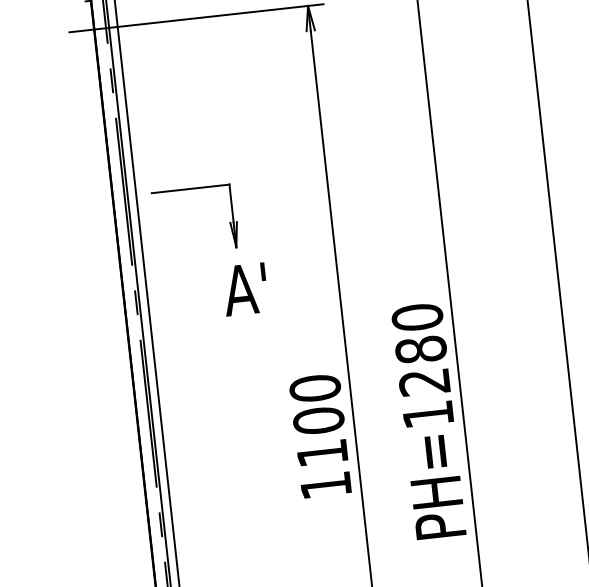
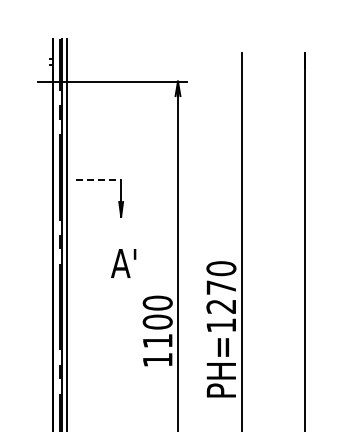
line: (190, 188) -> (98, 179), solid -> dashed
text: (245, 289) -> (123, 263), moved
text: (421, 349) -> (221, 287), PH=1280 -> PH=1270

